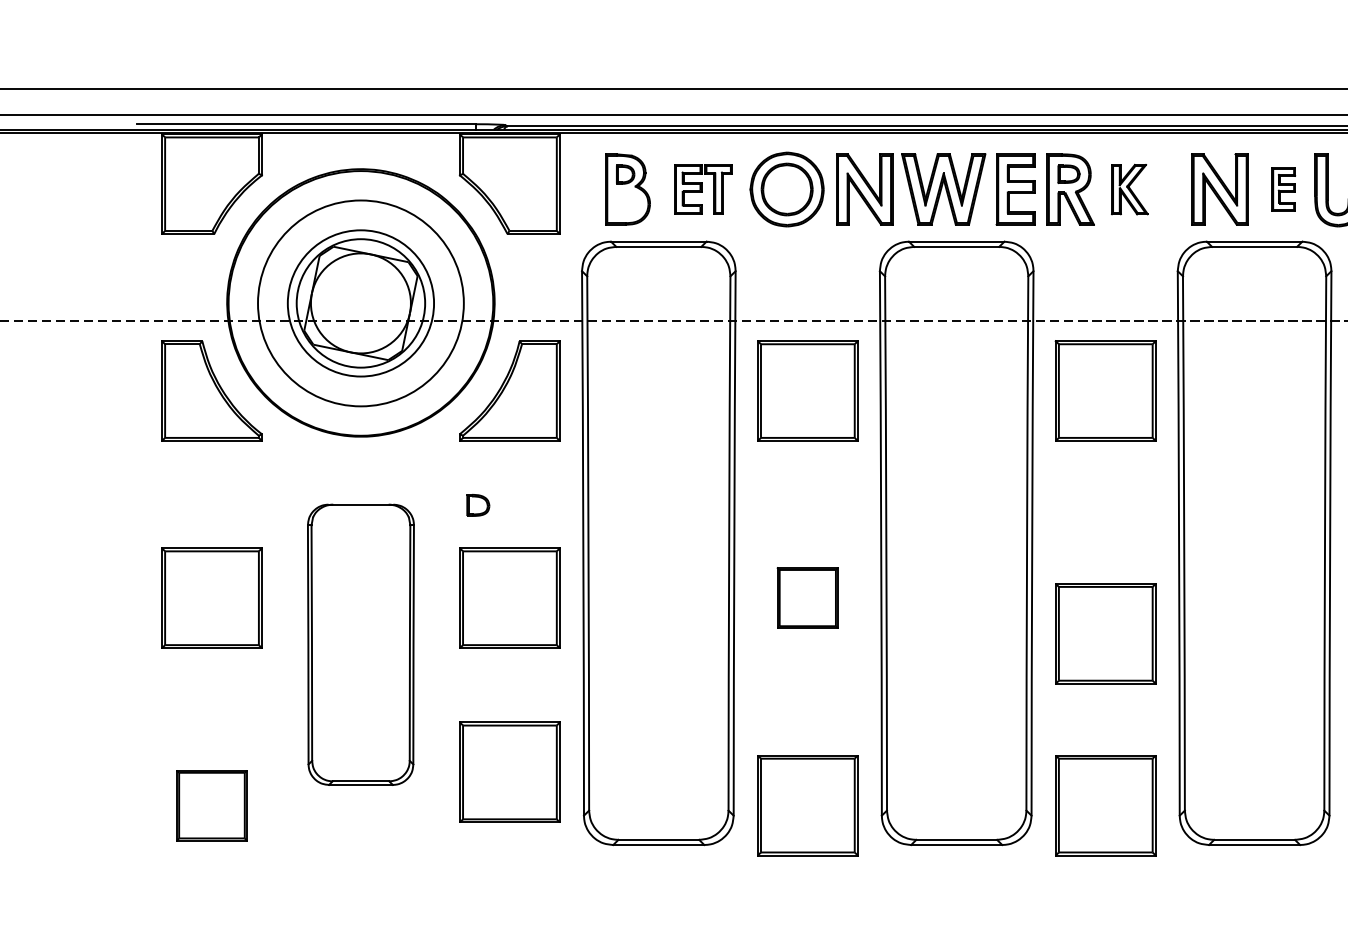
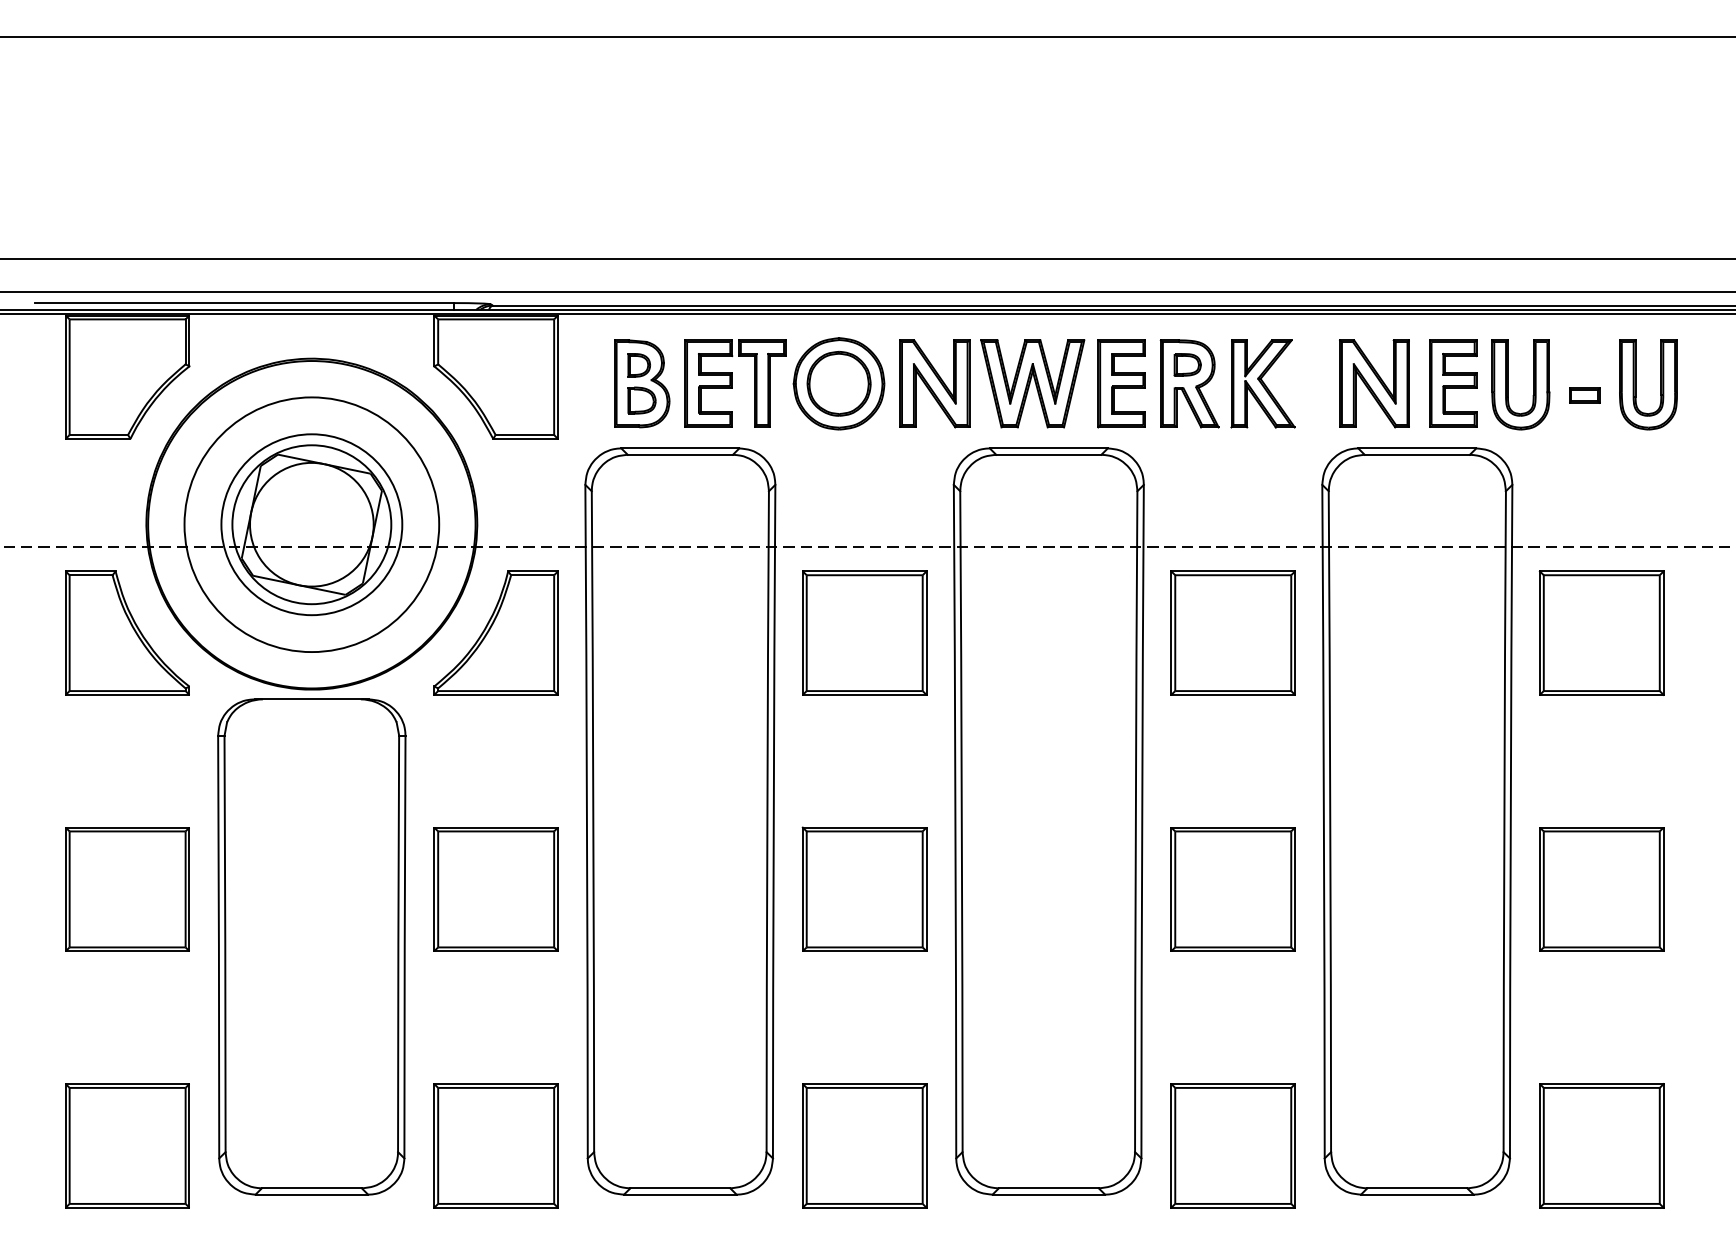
part: (703, 189) -> (735, 383), size x1.43
part: (1129, 189) -> (1262, 383), size x1.43
part: (1283, 189) -> (1453, 383), size x1.67
part: (477, 505) -> (641, 400), moved
part: (807, 597) -> (864, 888), size x1.67
part: (1105, 633) -> (1232, 889), moved
part: (360, 644) -> (311, 946), size x1.43
part: (509, 772) -> (495, 1145), moved
part: (211, 805) -> (127, 1145), size x1.43

